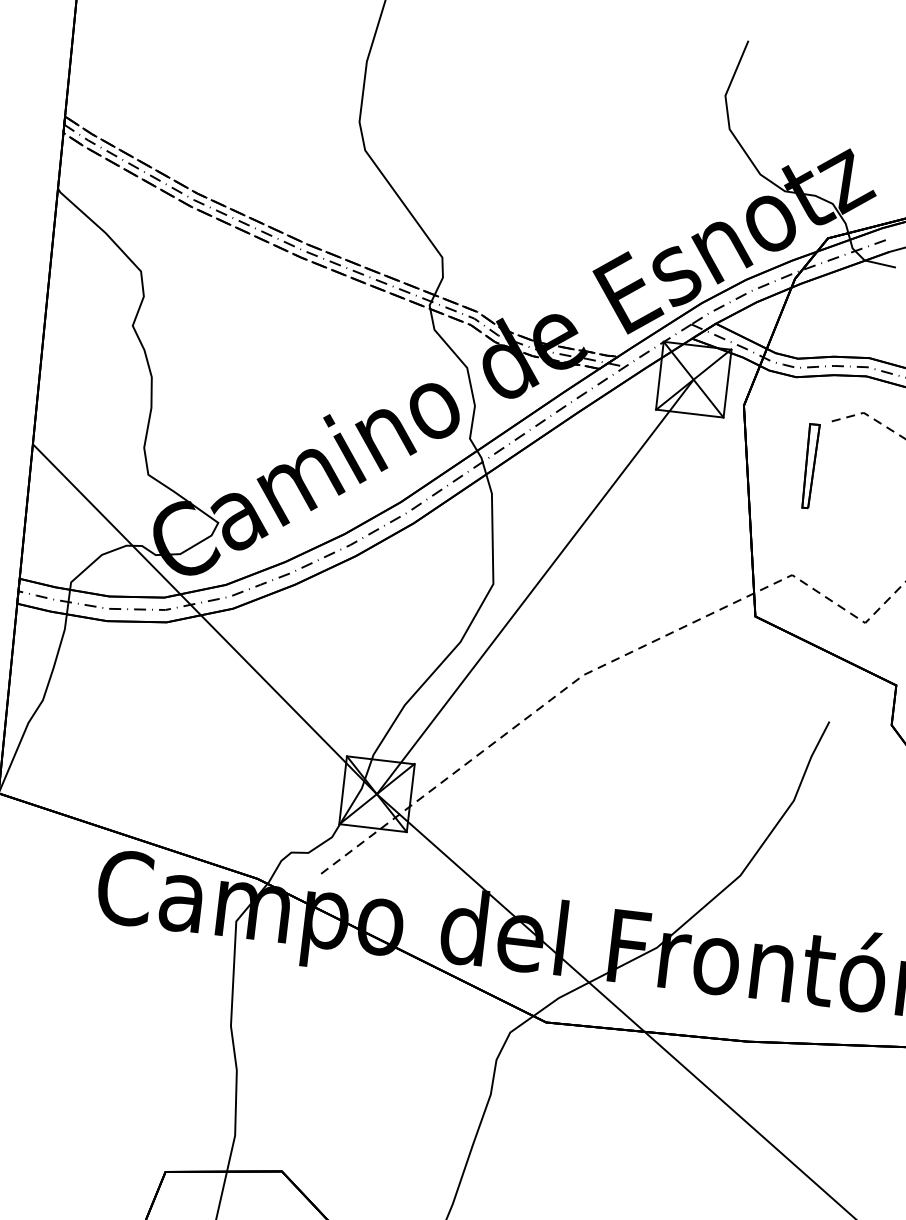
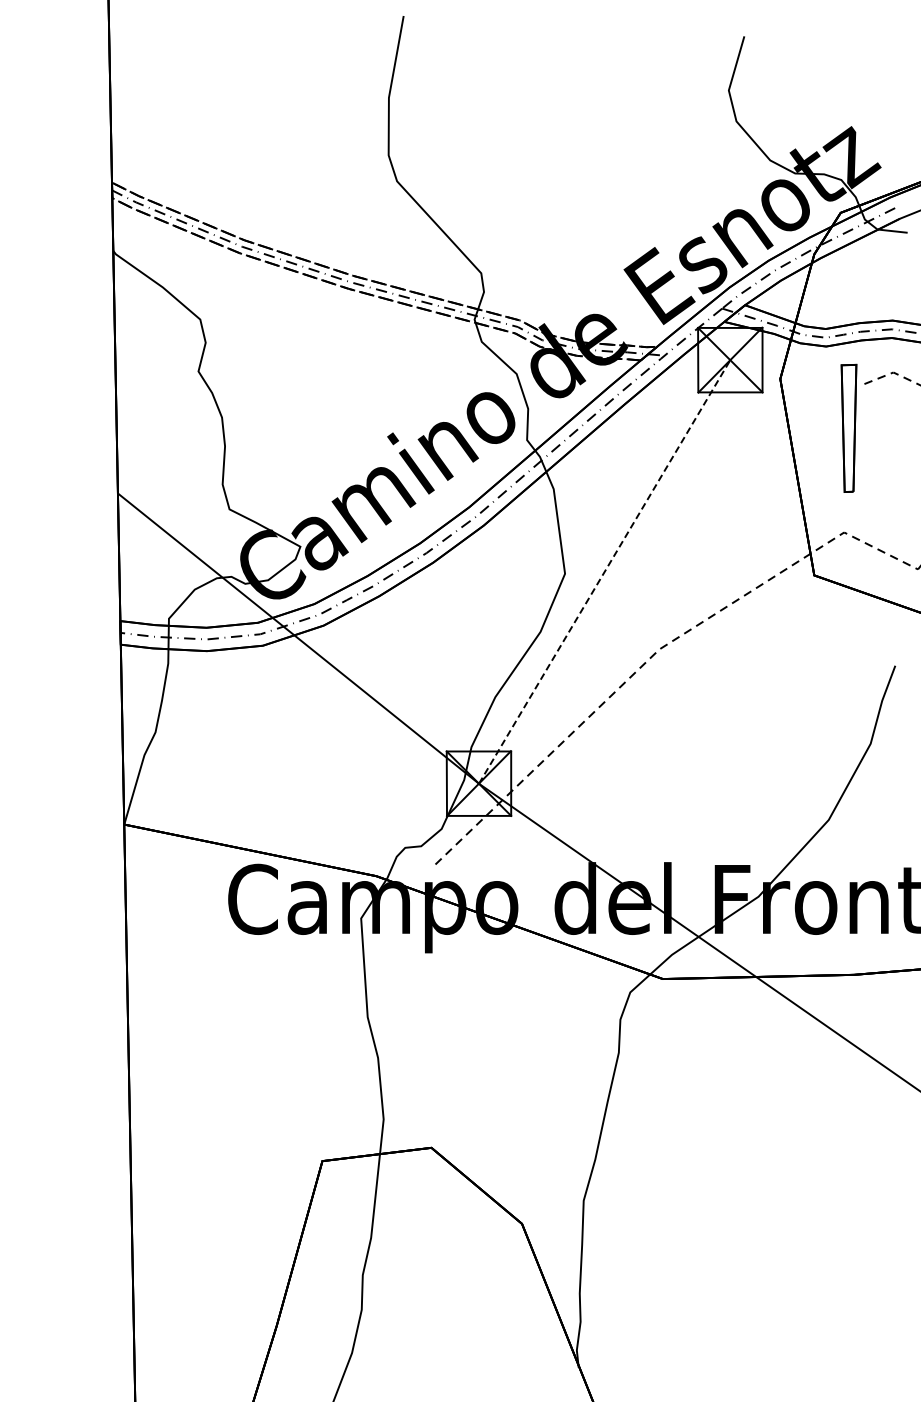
part: (809, 466) -> (848, 428), size x1.6
line: (535, 586) -> (604, 571), solid -> dashed

